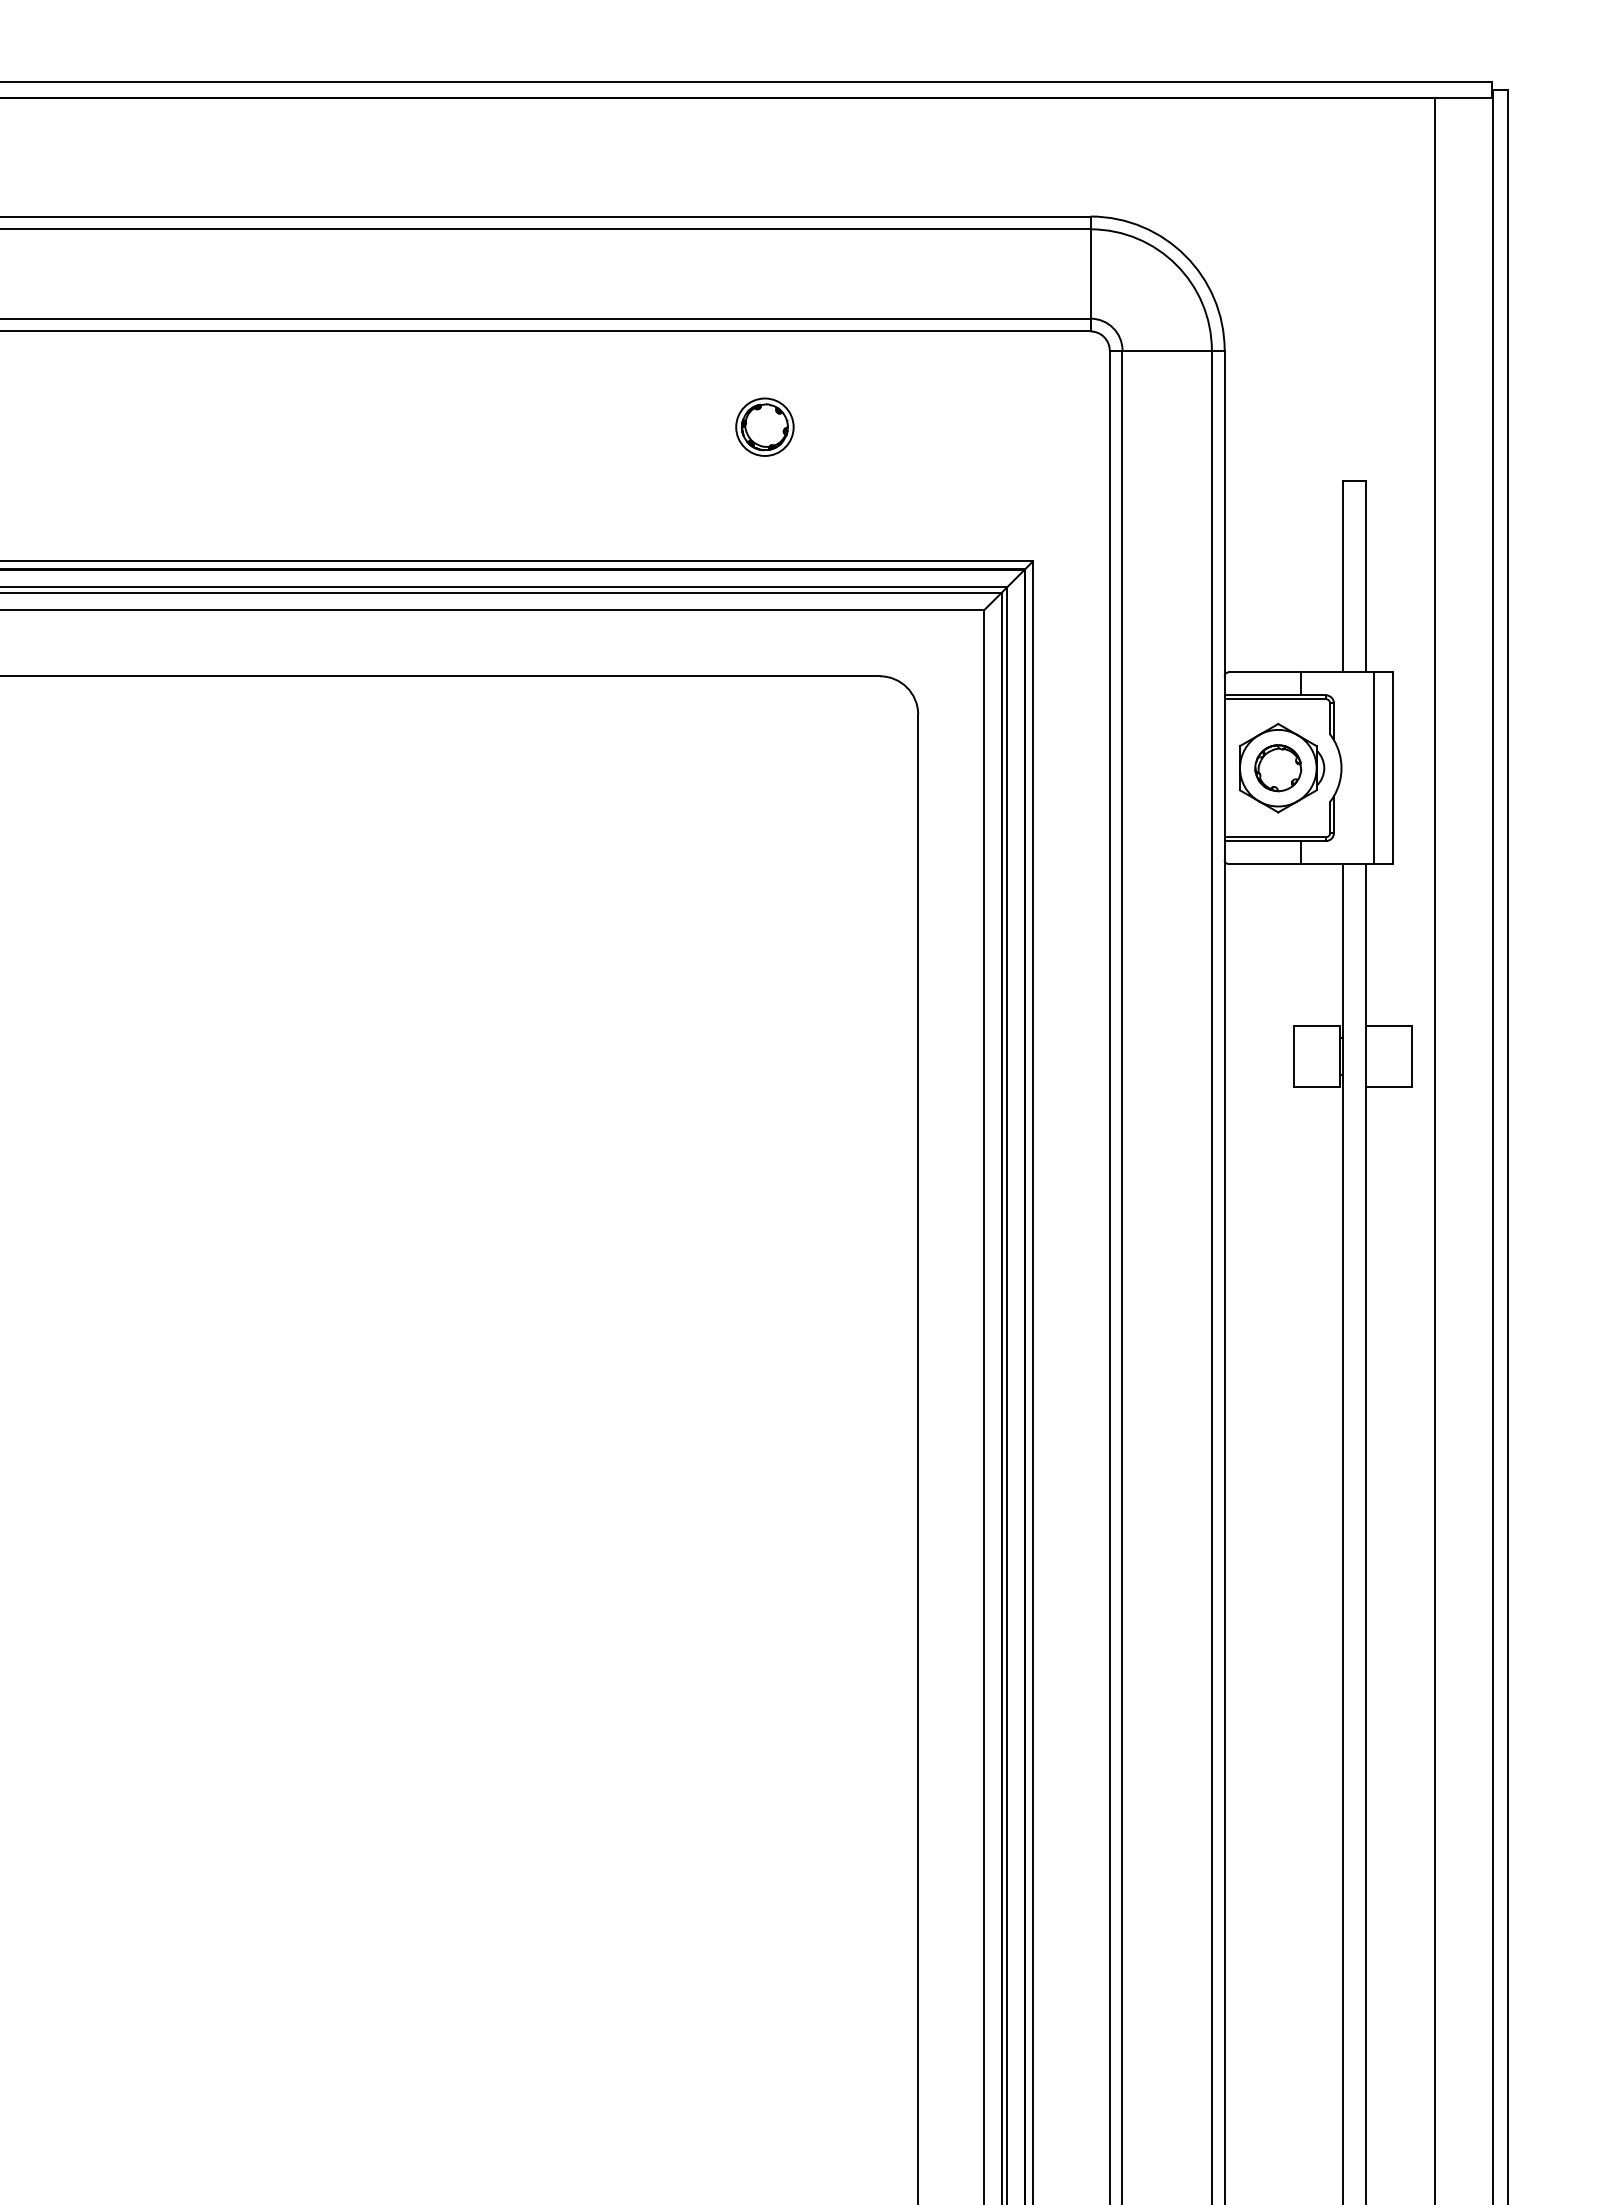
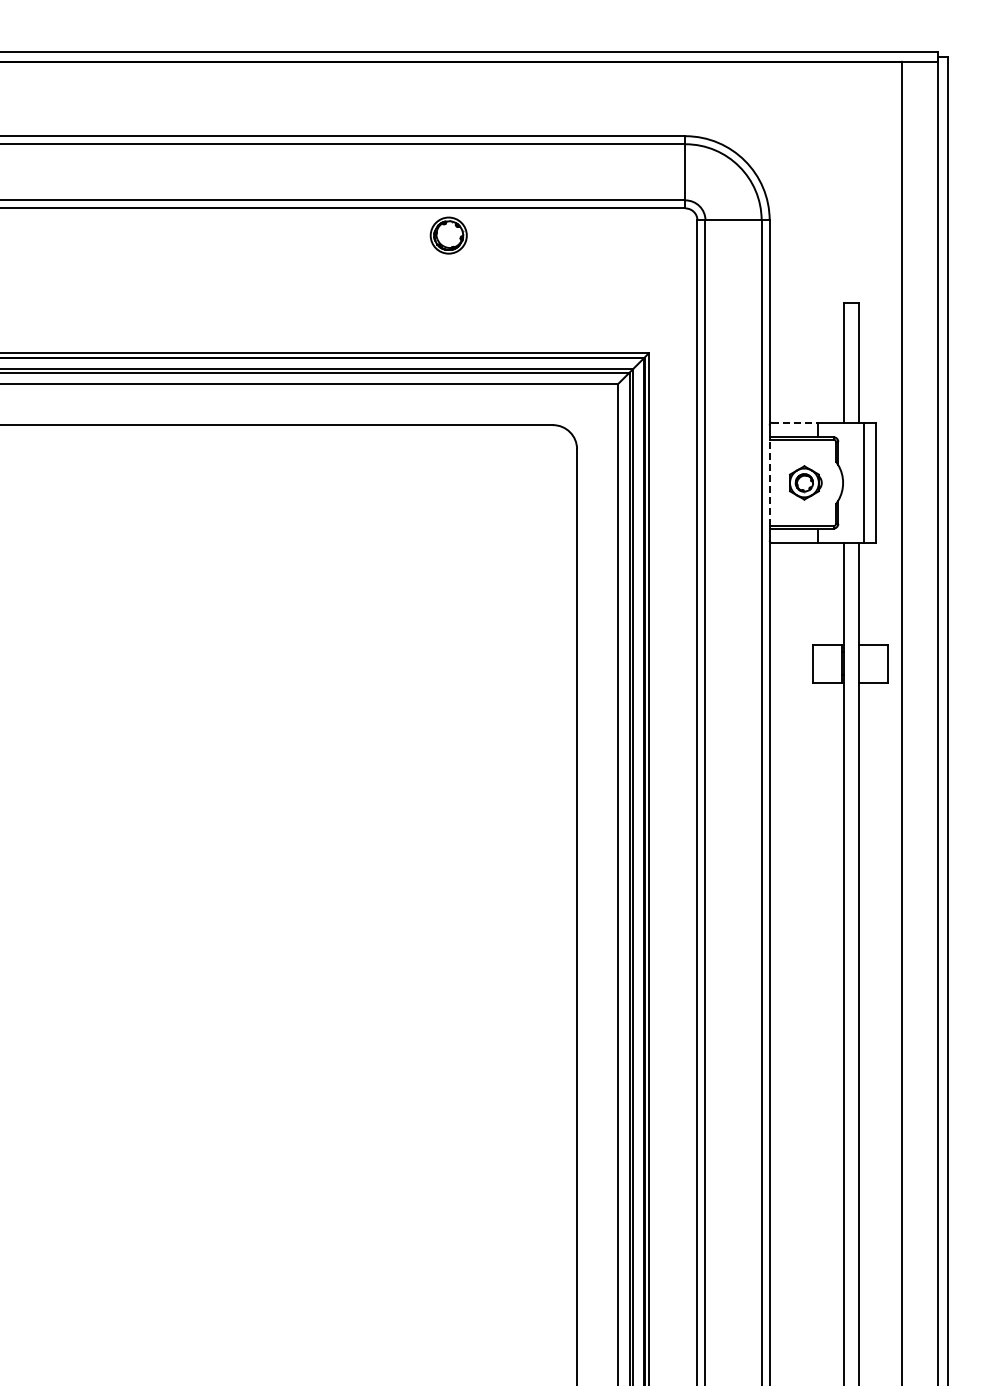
part: (764, 427) -> (448, 235), moved
line: (1264, 672) -> (794, 422), solid -> dashed
line: (1224, 767) -> (769, 482), solid -> dashed
part: (1281, 767) -> (805, 482), size x0.6

